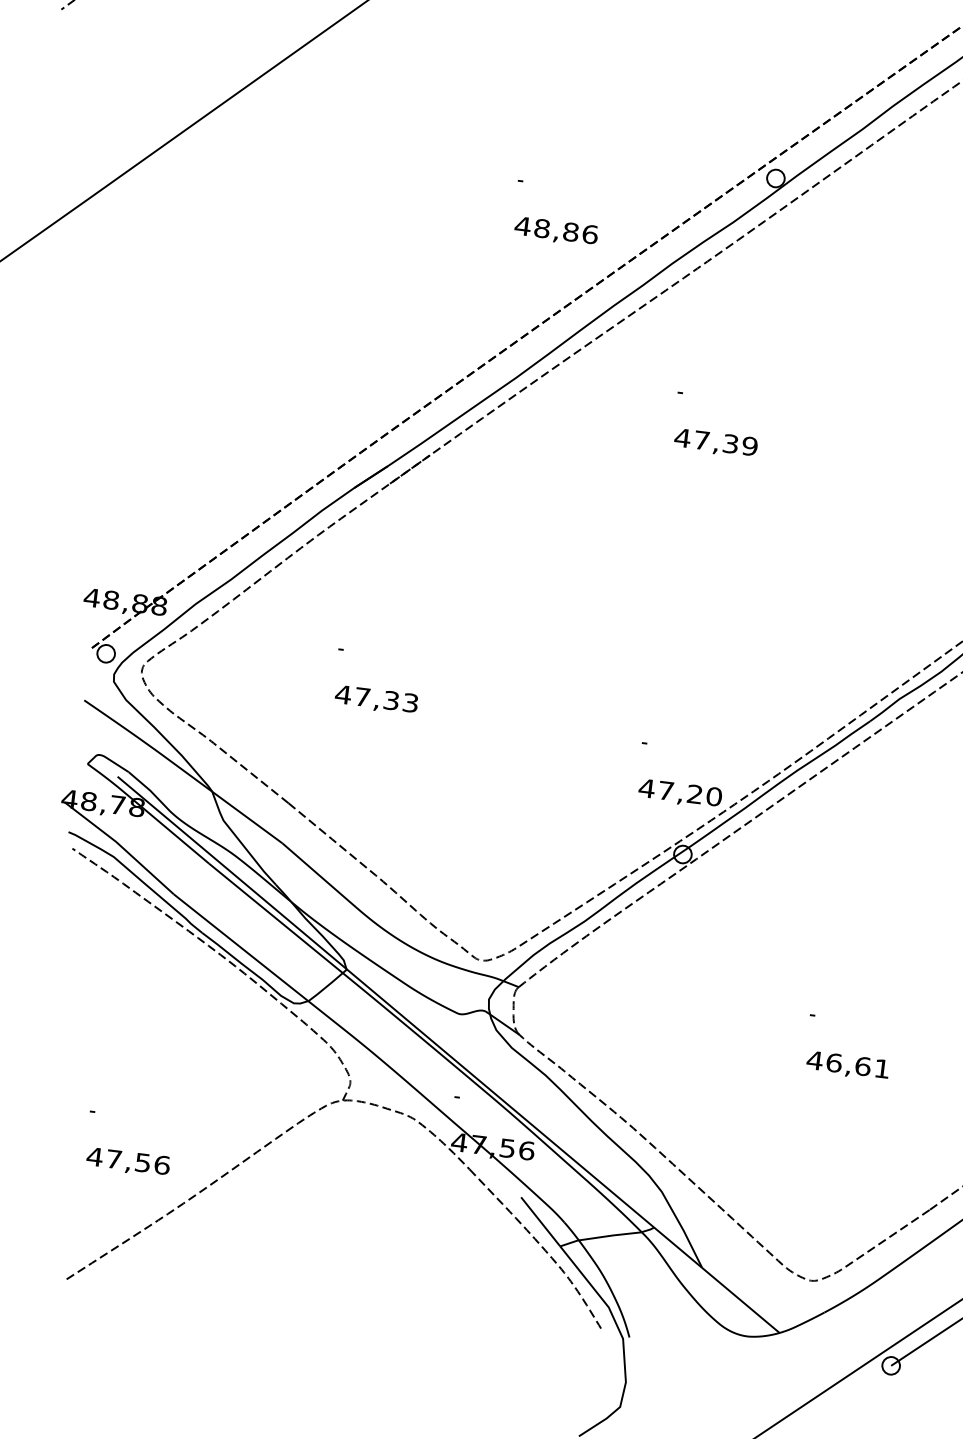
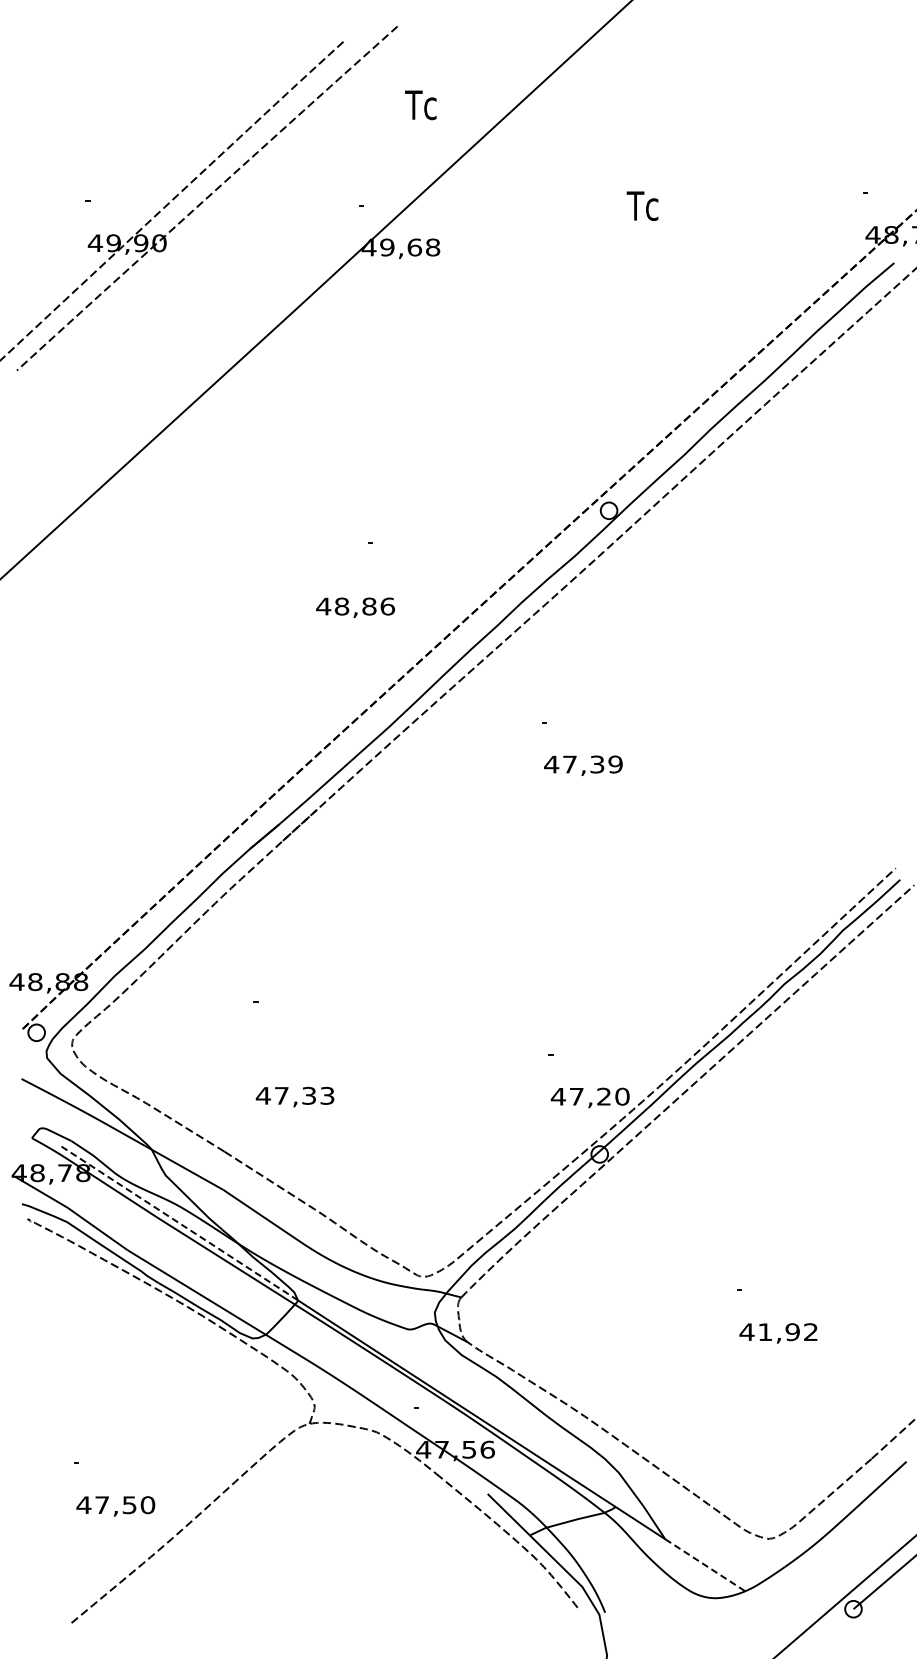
text: (556, 231) -> (355, 607), moved
text: (375, 699) -> (294, 1096), moved
line: (232, 873) -> (180, 1223), solid -> dashed
text: (857, 1066) -> (787, 1332), 46,61 -> 41,92
text: (161, 1164) -> (147, 1504), 47,56 -> 47,50
line: (741, 1300) -> (705, 1565), solid -> dashed

